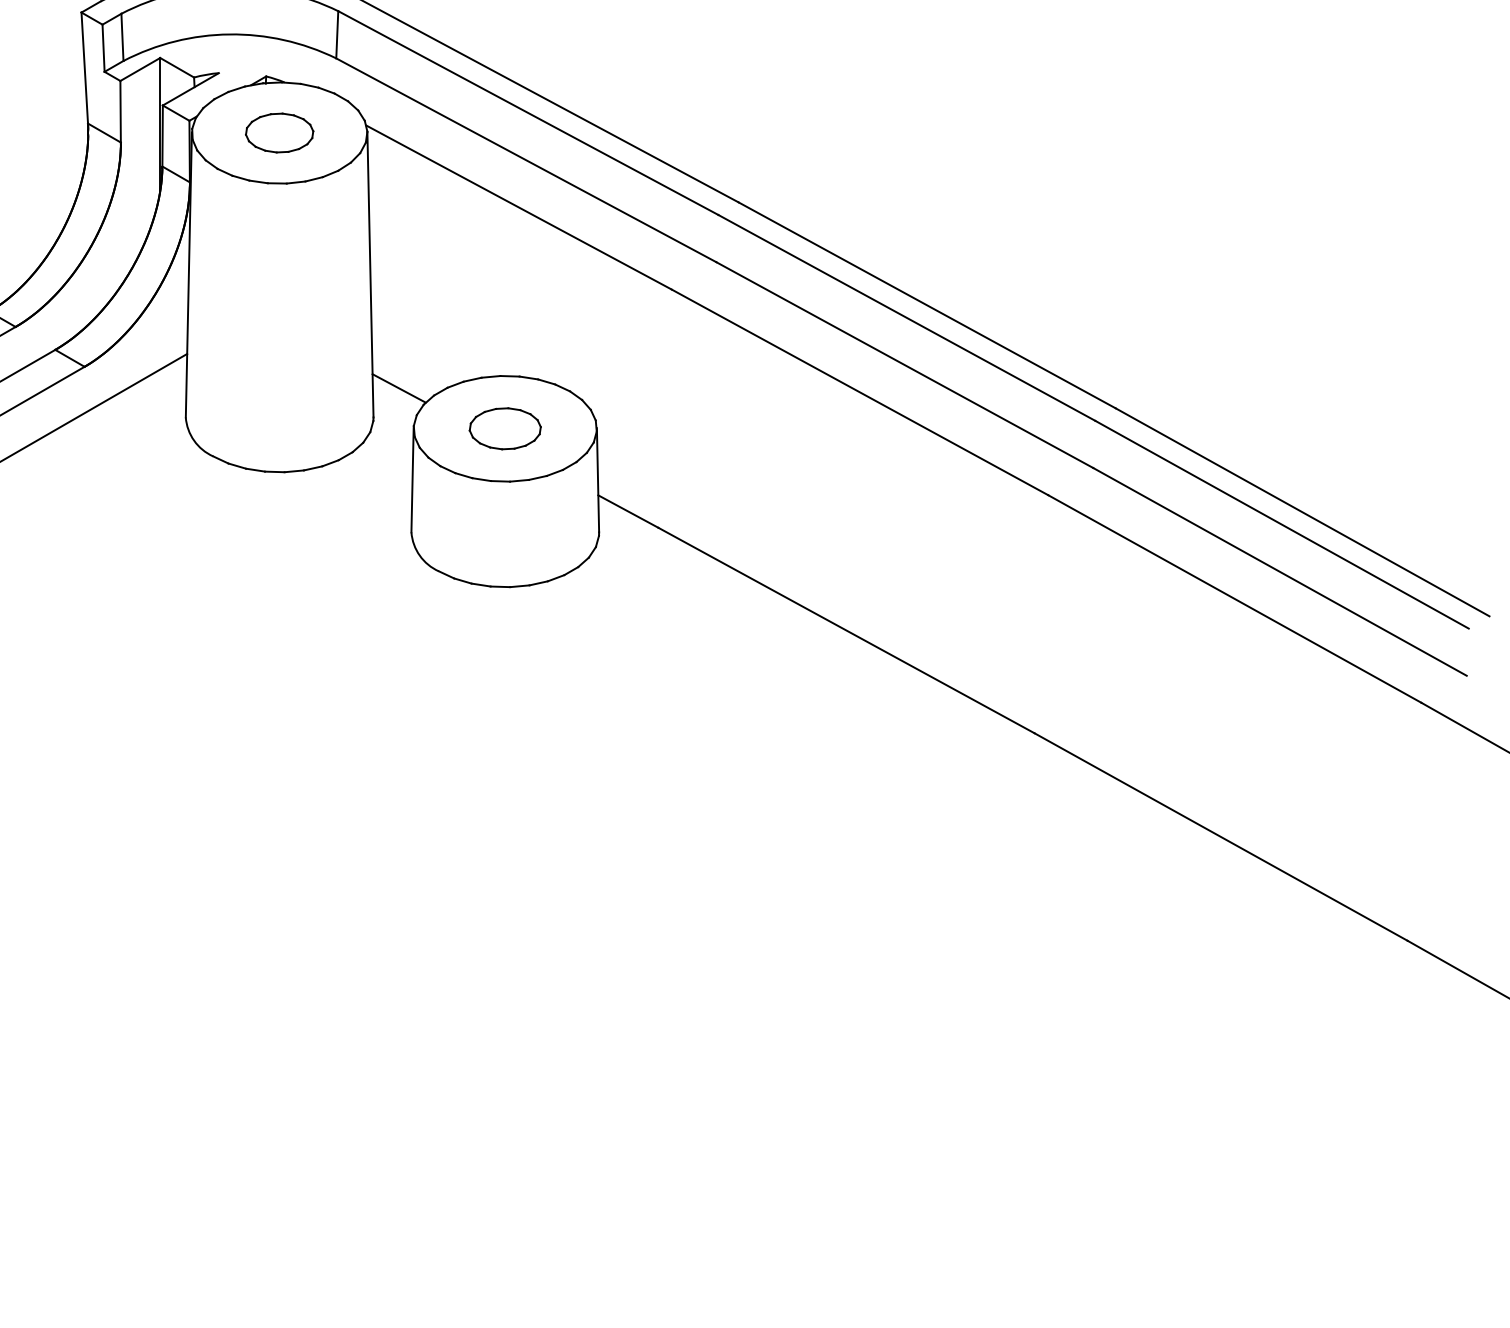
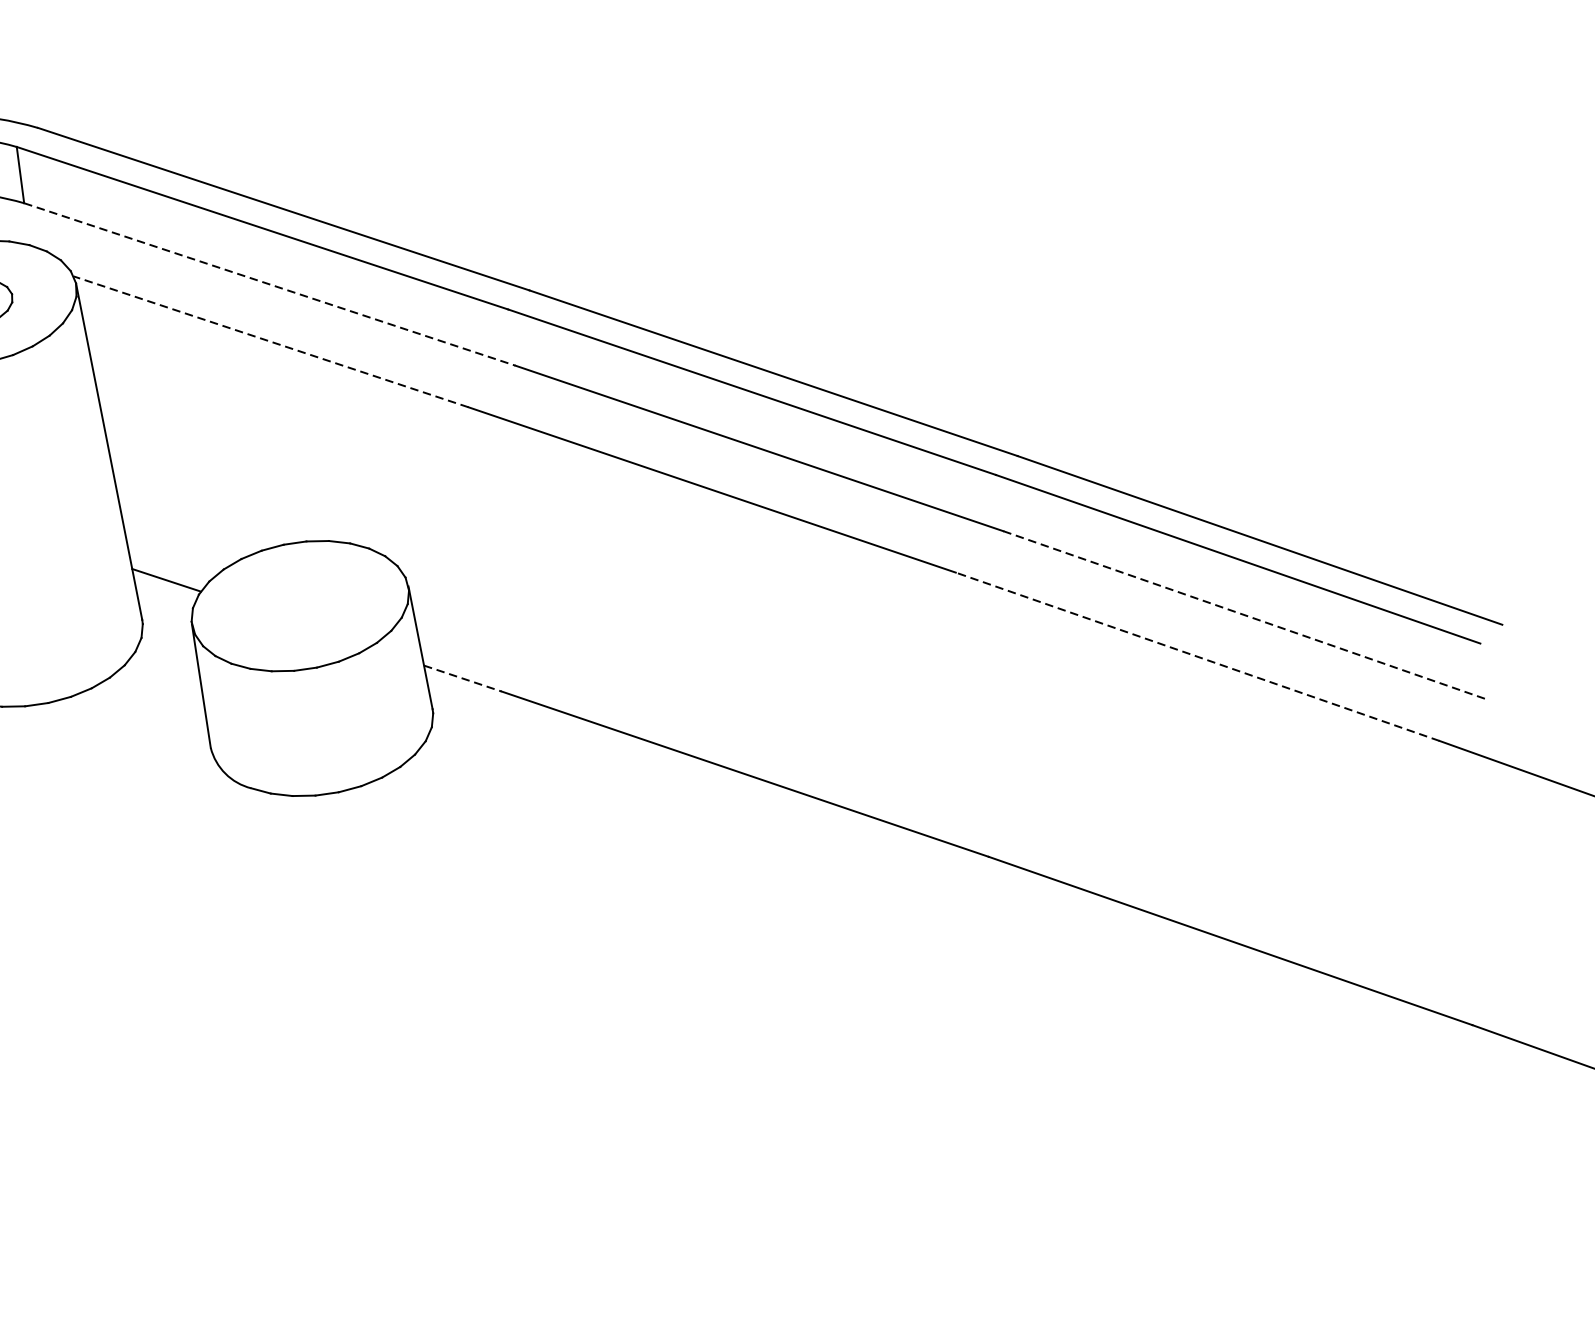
line: (526, 160) -> (270, 284), solid -> dashed
line: (518, 207) -> (270, 341), solid -> dashed
part: (504, 428) -> (299, 605), removed
line: (628, 511) -> (463, 678), solid -> dashed
line: (1280, 571) -> (1246, 614), solid -> dashed
line: (1234, 598) -> (1197, 656), solid -> dashed

